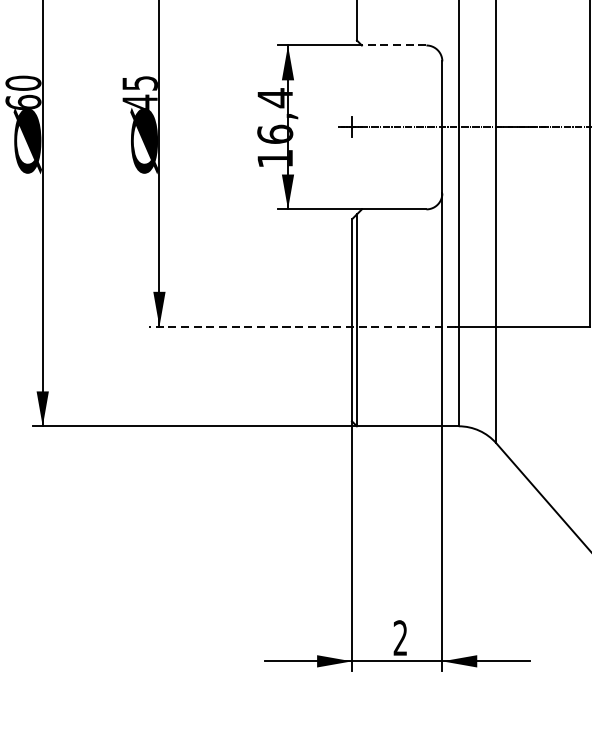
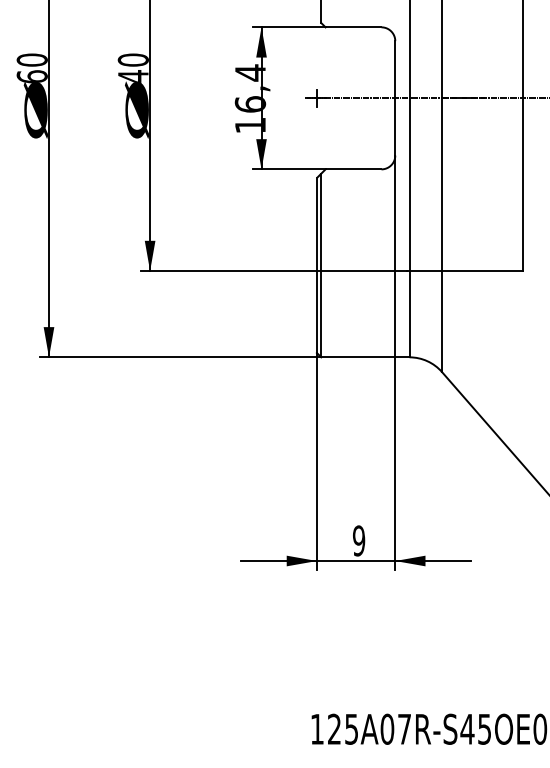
line: (394, 45) -> (353, 27), dashed -> solid
text: (139, 82) -> (132, 59), 45 -> 40
line: (302, 327) -> (274, 271), dashed -> solid
text: (401, 637) -> (359, 540), 2 -> 9

